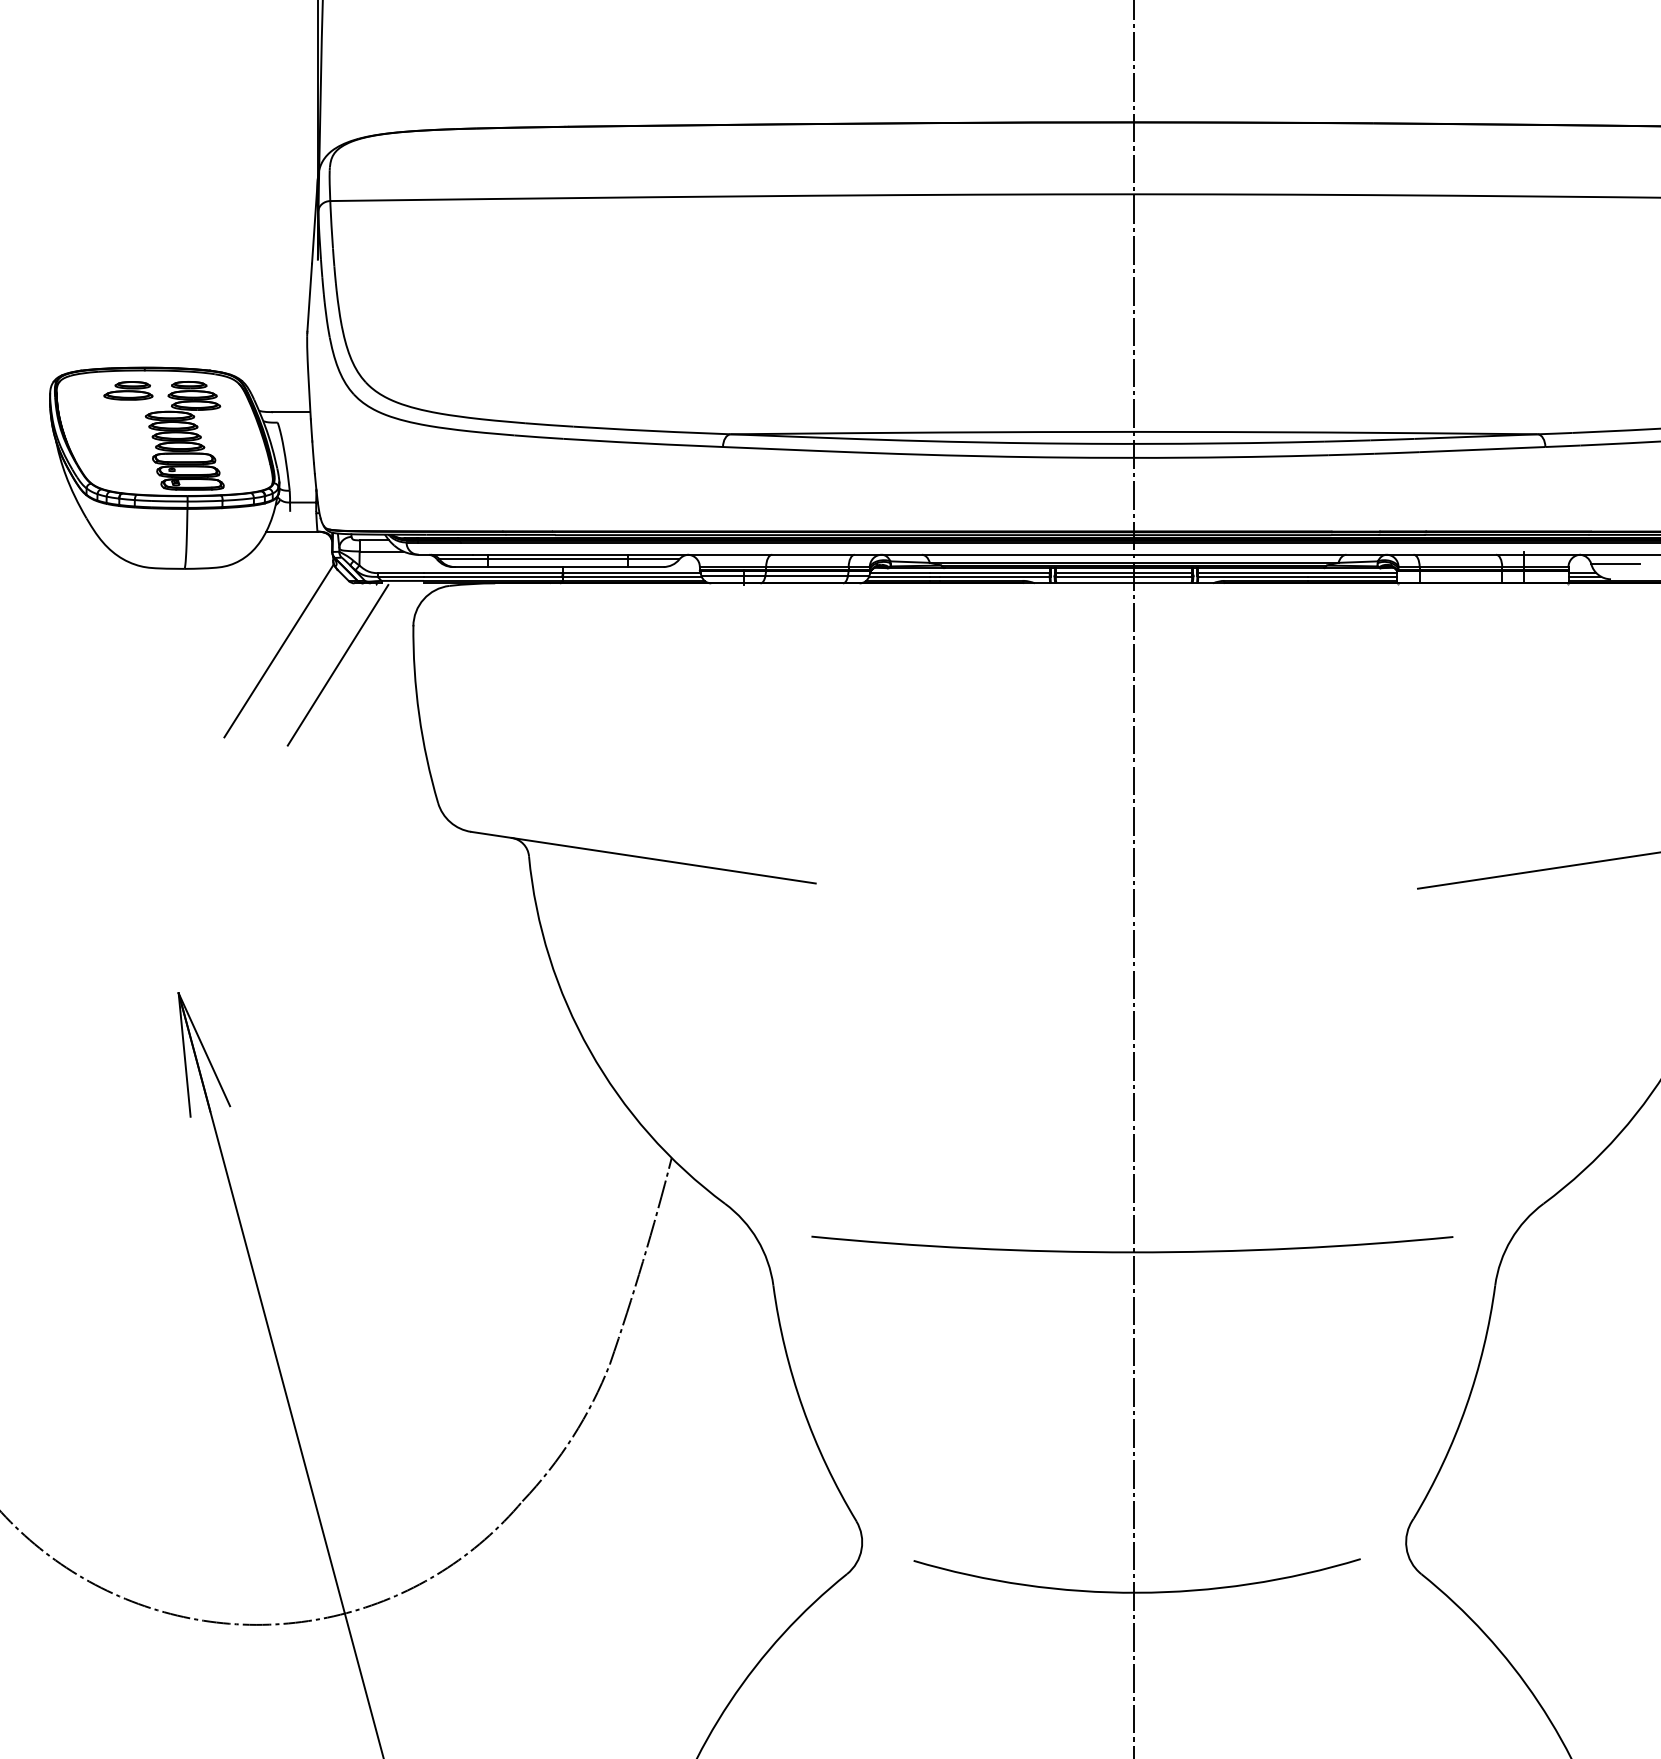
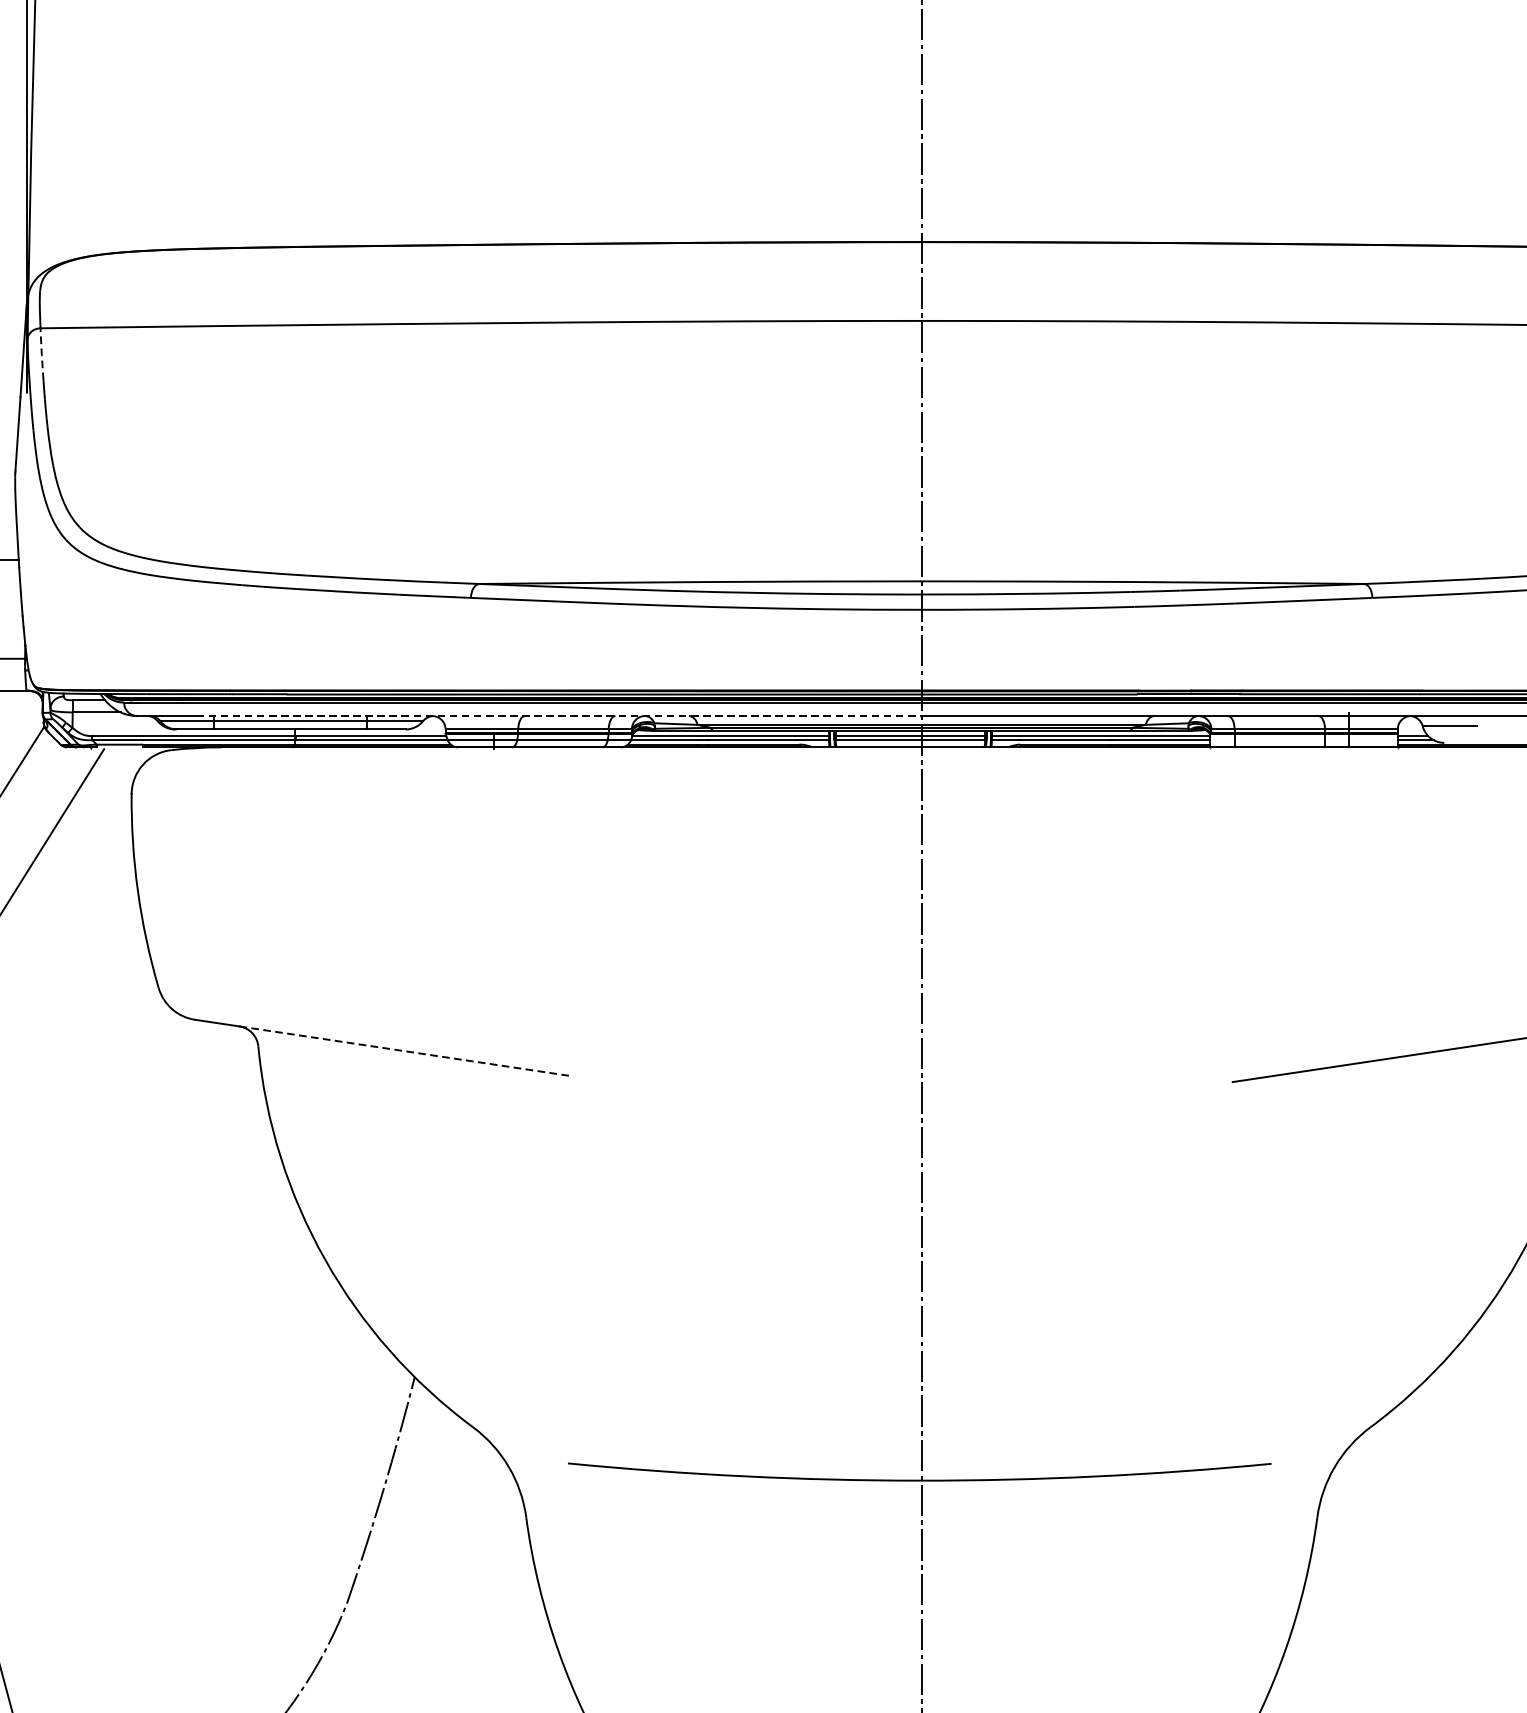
line: (331, 223) -> (41, 352), solid -> dashed
line: (803, 554) -> (559, 715), solid -> dashed
line: (663, 860) -> (405, 1051), solid -> dashed

